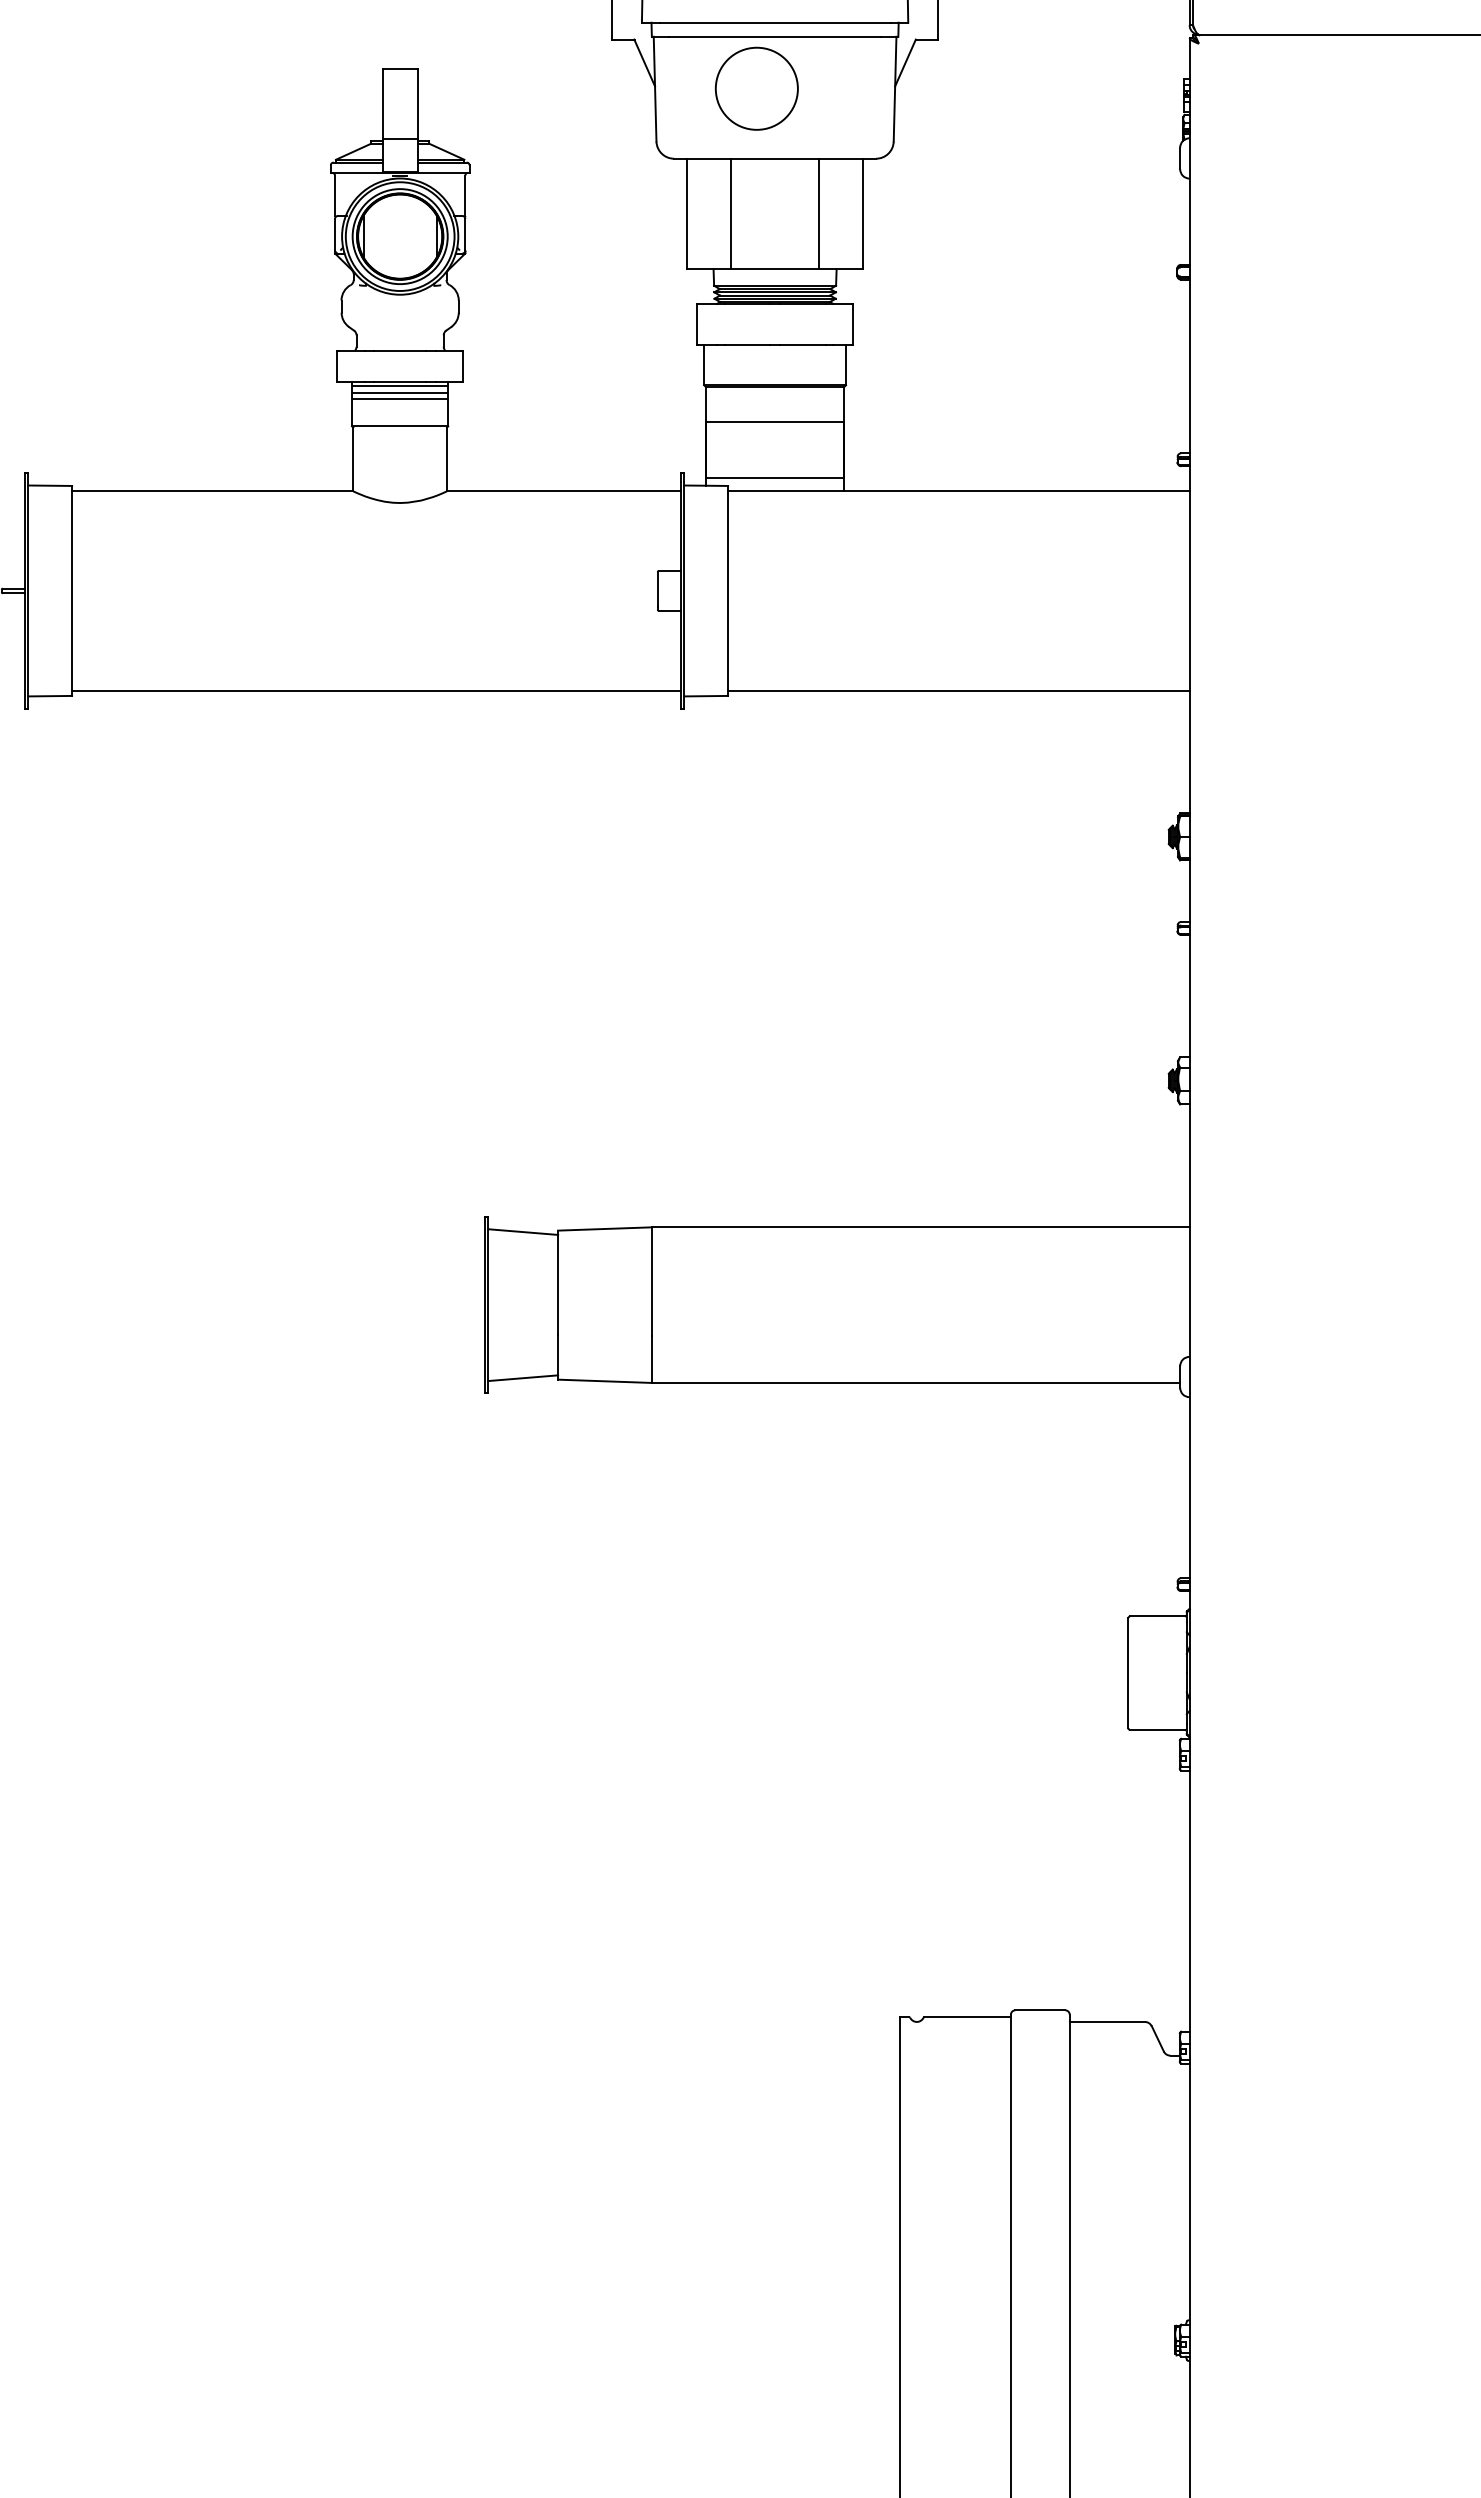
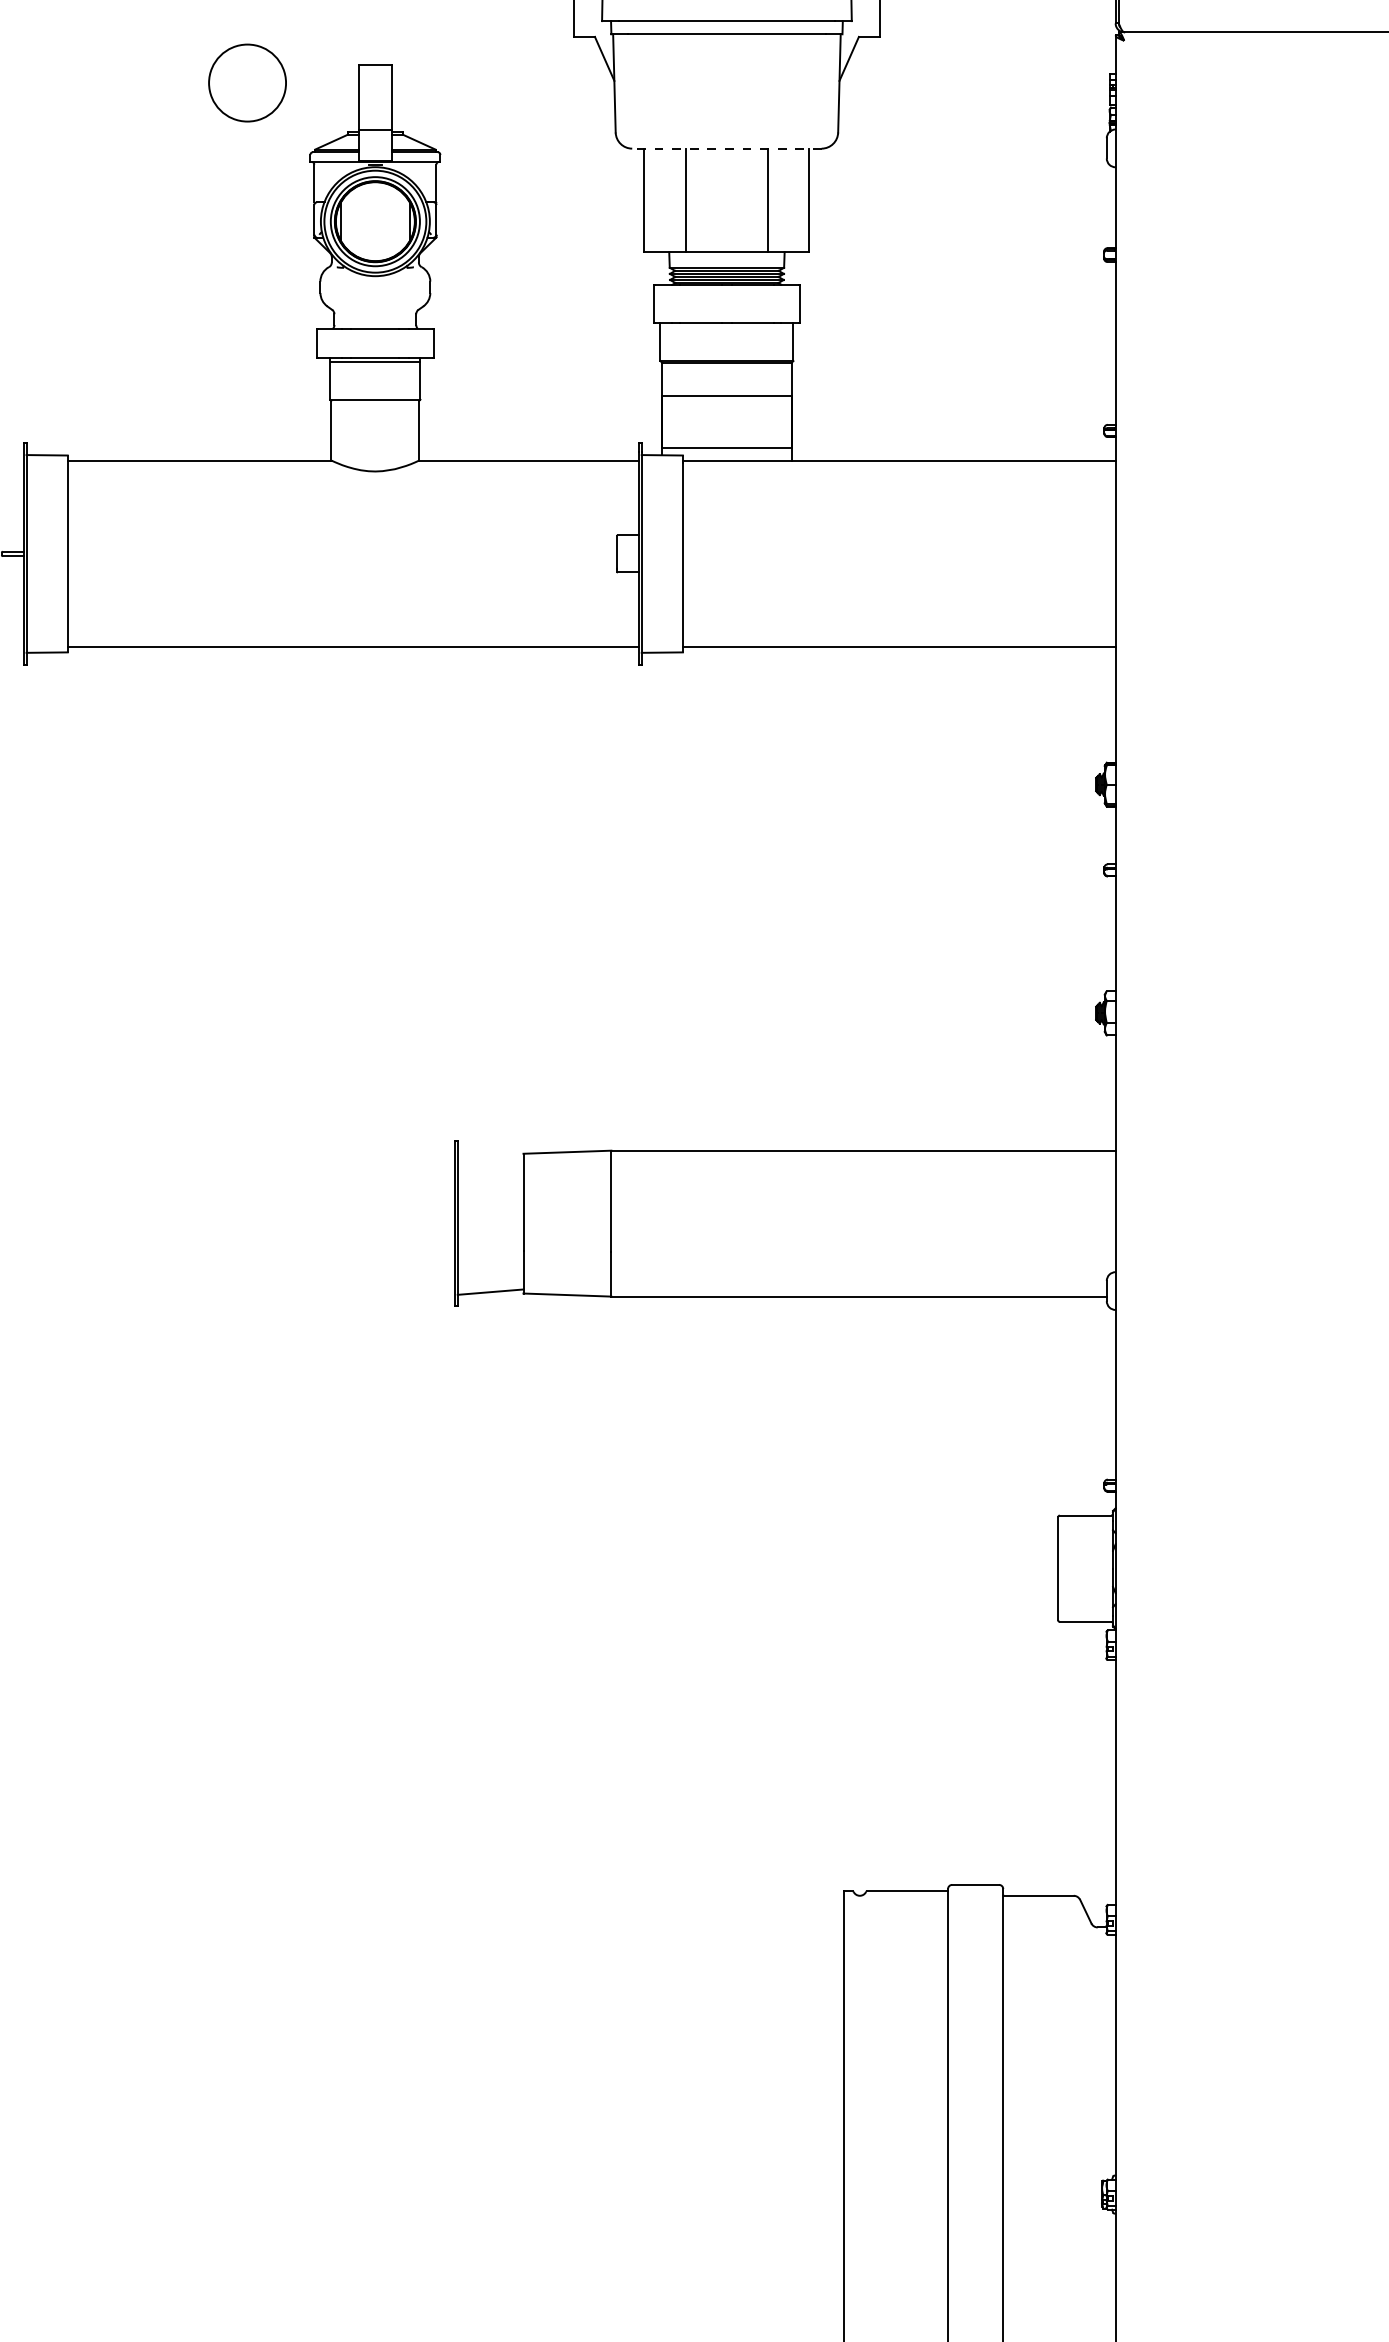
circle: (756, 88) -> (247, 82), moved
line: (774, 158) -> (726, 148), solid -> dashed
line: (399, 392) -> (374, 367), removed
line: (400, 399) -> (375, 374), removed
line: (523, 1231) -> (491, 1154), removed

